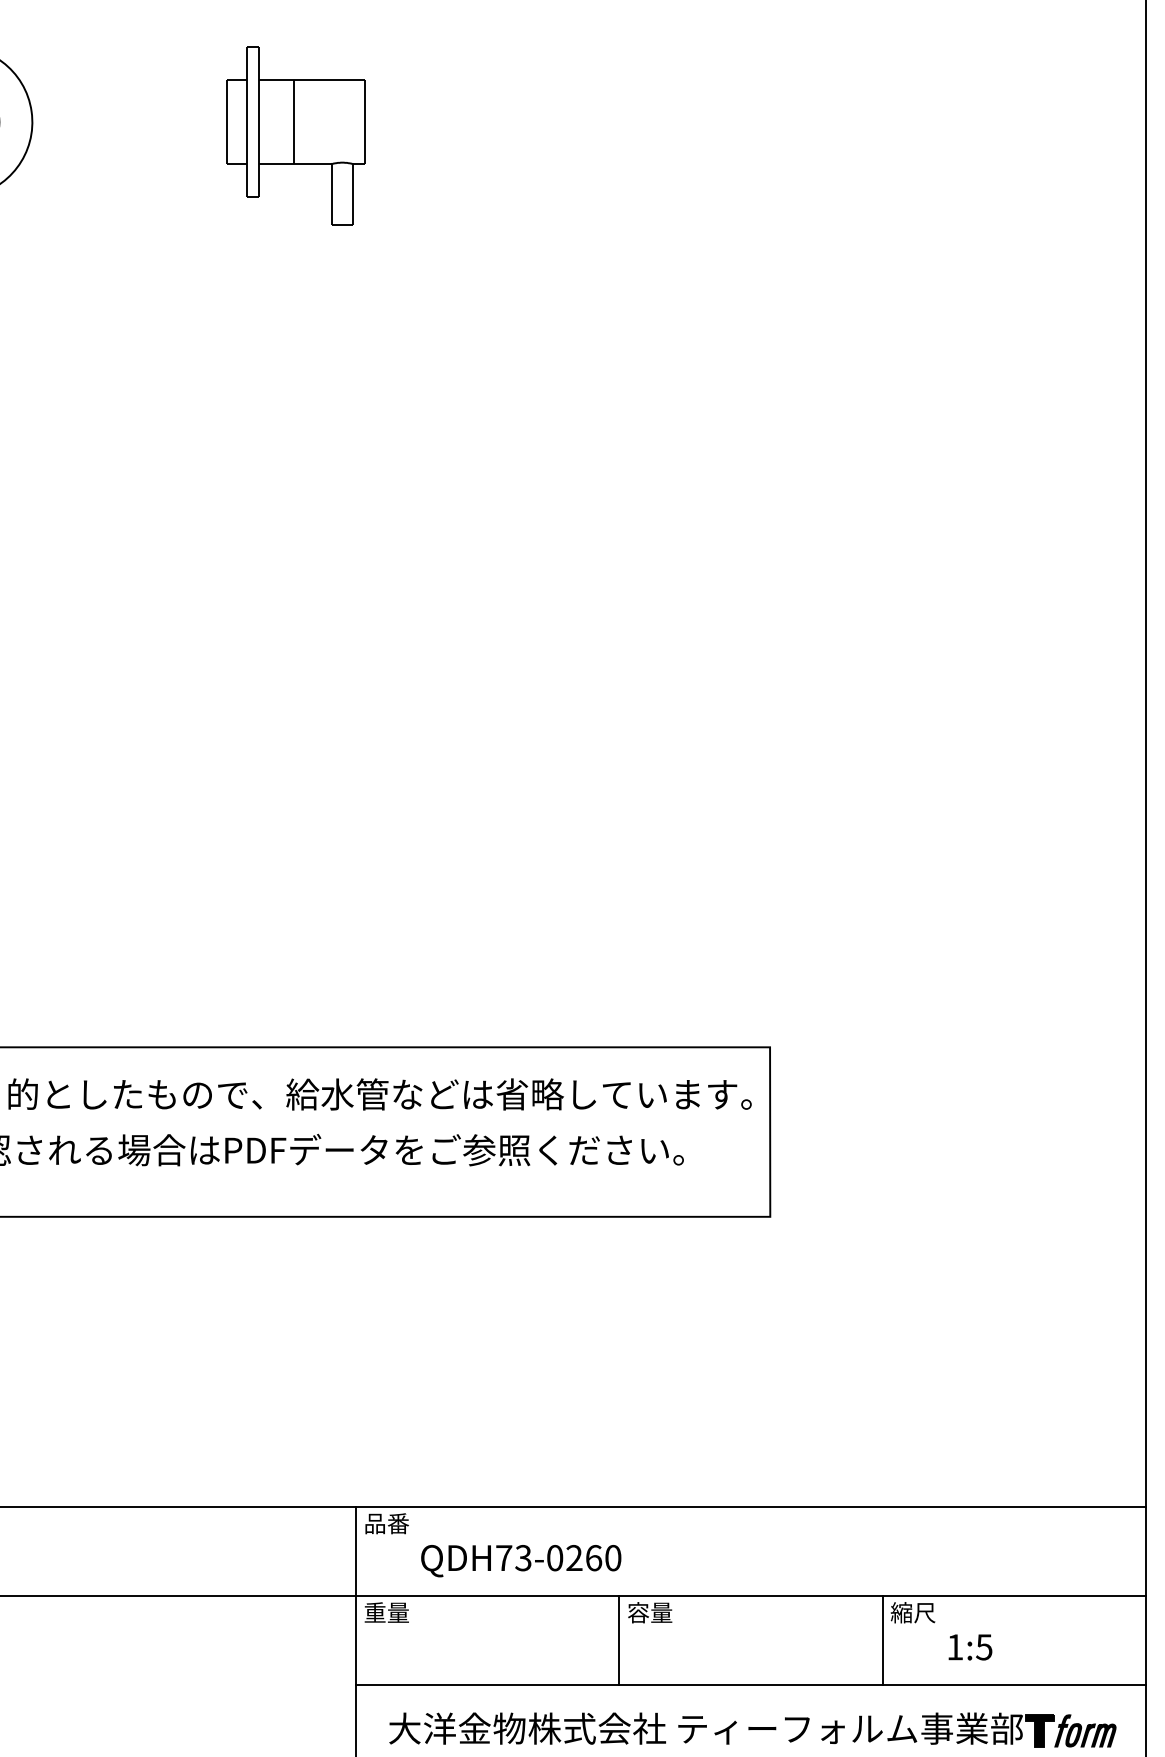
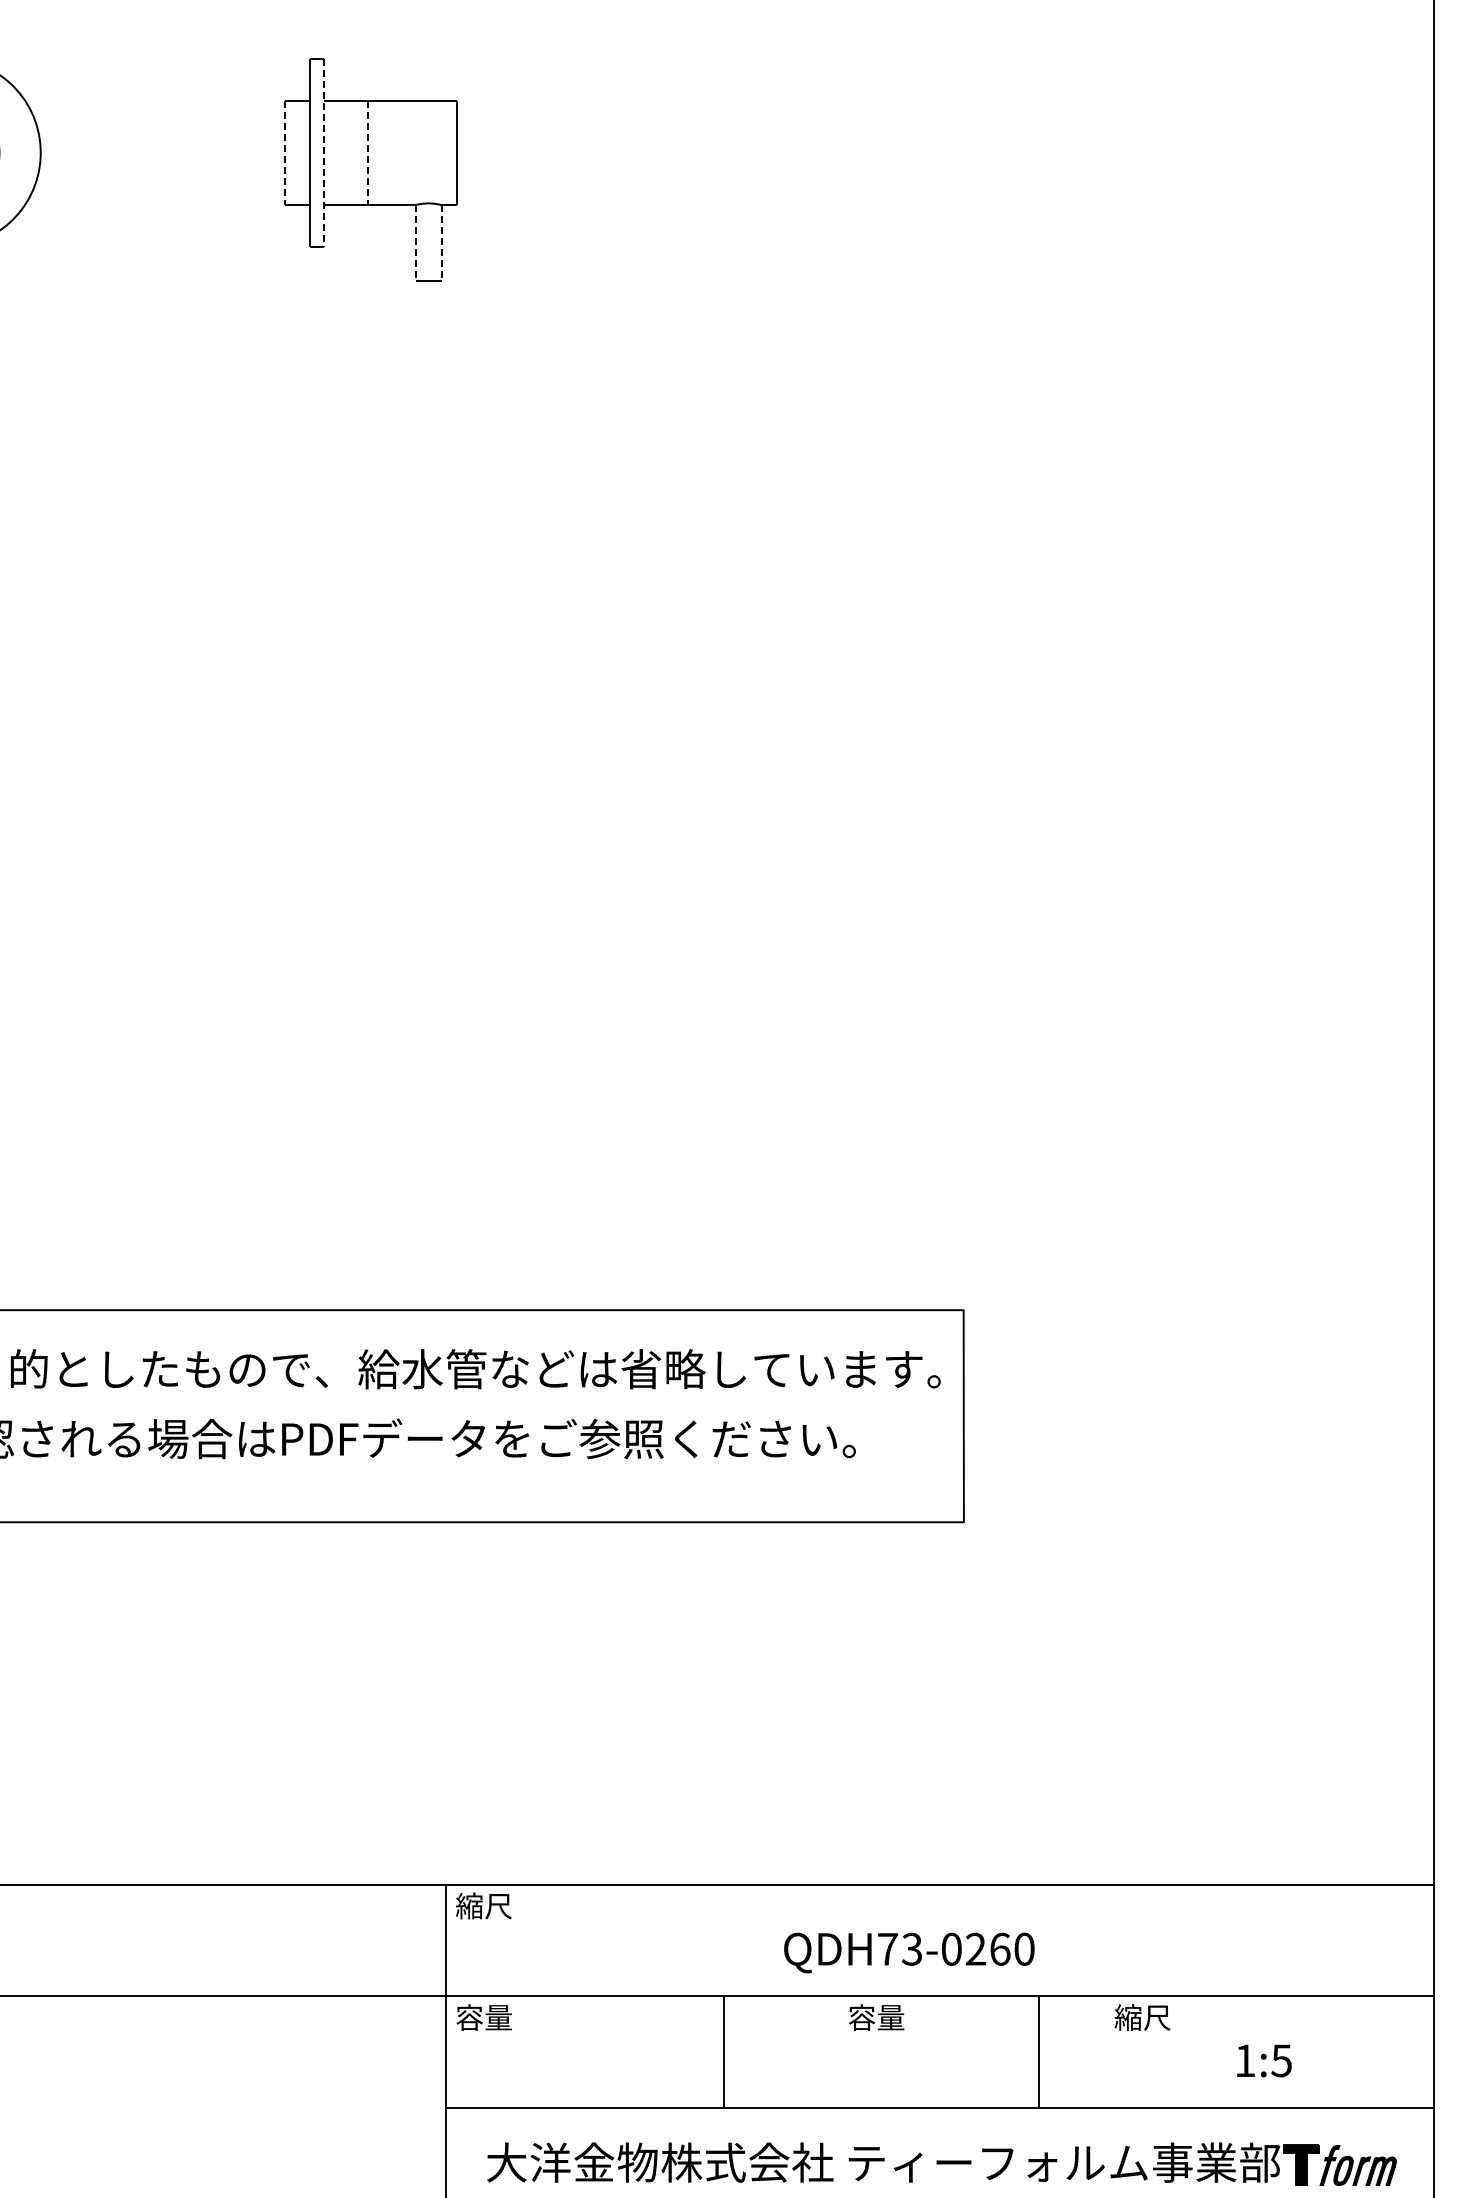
line: (227, 122) -> (284, 153), solid -> dashed
line: (259, 122) -> (324, 153), solid -> dashed
line: (294, 122) -> (368, 153), solid -> dashed
line: (331, 194) -> (415, 243), solid -> dashed
line: (352, 194) -> (441, 243), solid -> dashed
text: (386, 1523) -> (483, 1905), 品番 -> 縮尺
text: (521, 1560) -> (909, 1952), moved
text: (375, 1612) -> (469, 2017), 重量 -> 容量
text: (650, 1612) -> (876, 2017), moved
line: (619, 1639) -> (724, 2051), moved
line: (882, 1639) -> (1038, 2051), moved
text: (970, 1647) -> (1264, 2060), moved

